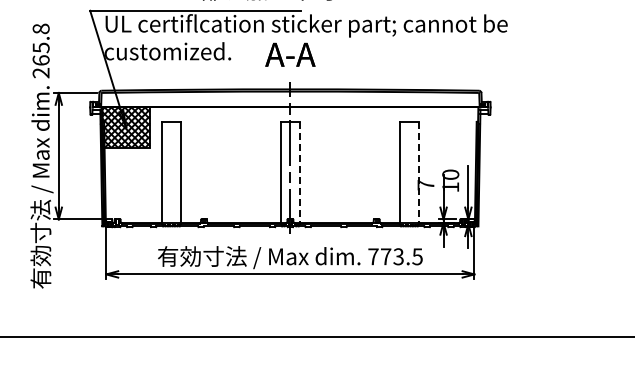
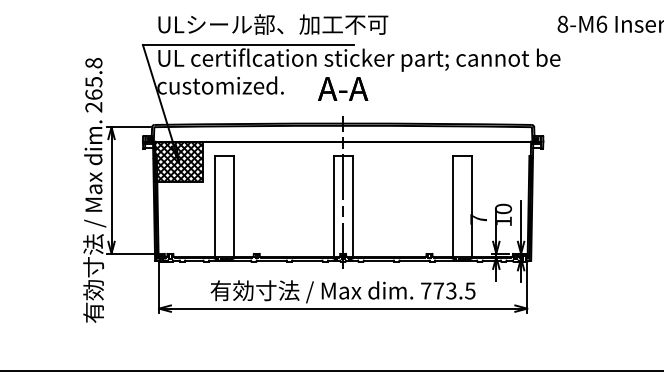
line: (299, 173) -> (352, 207), dashed -> solid
line: (418, 173) -> (471, 207), dashed -> solid

